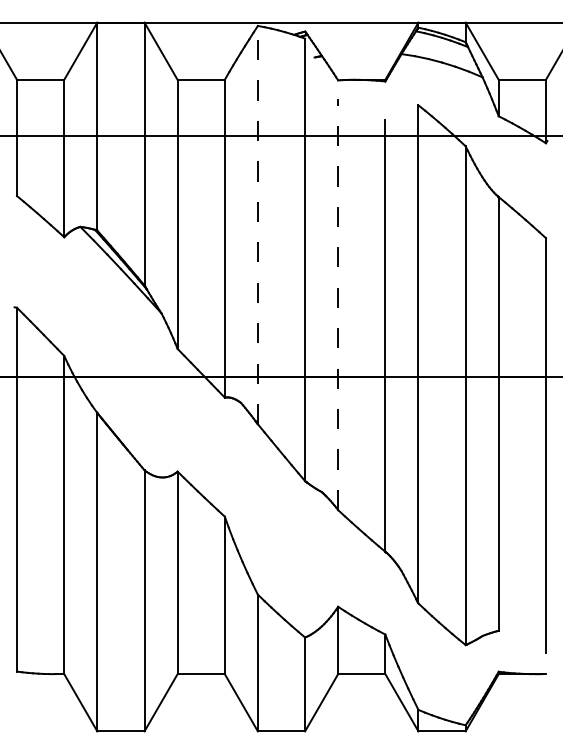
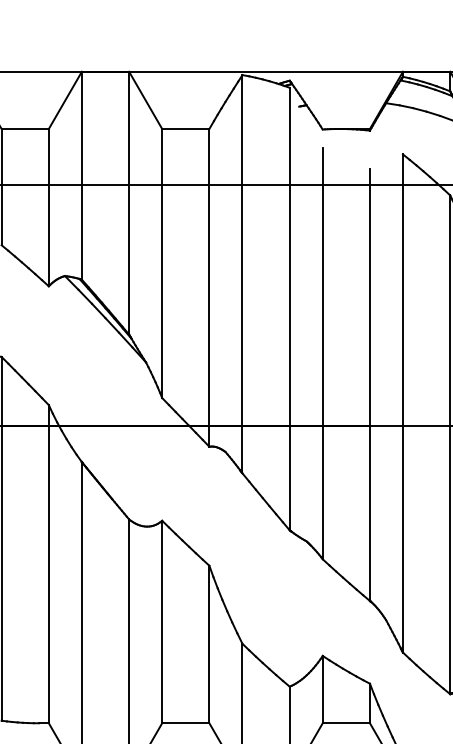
line: (257, 224) -> (242, 273), dashed -> solid
line: (338, 304) -> (323, 353), dashed -> solid

